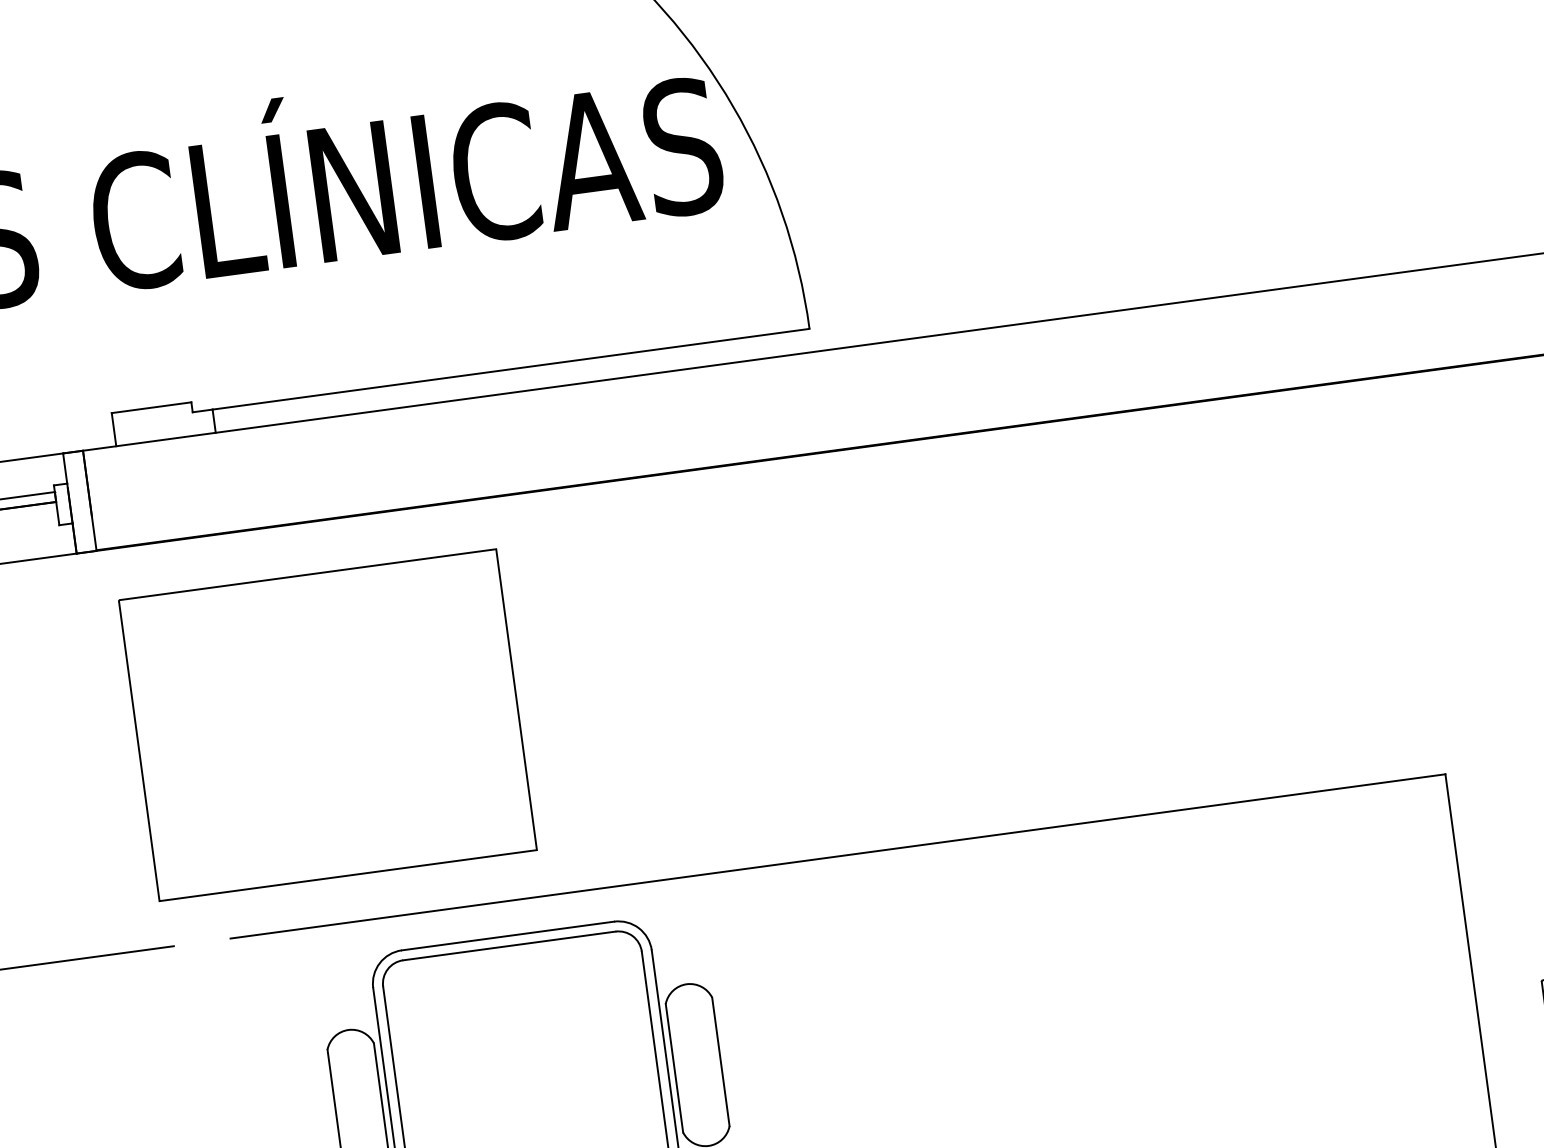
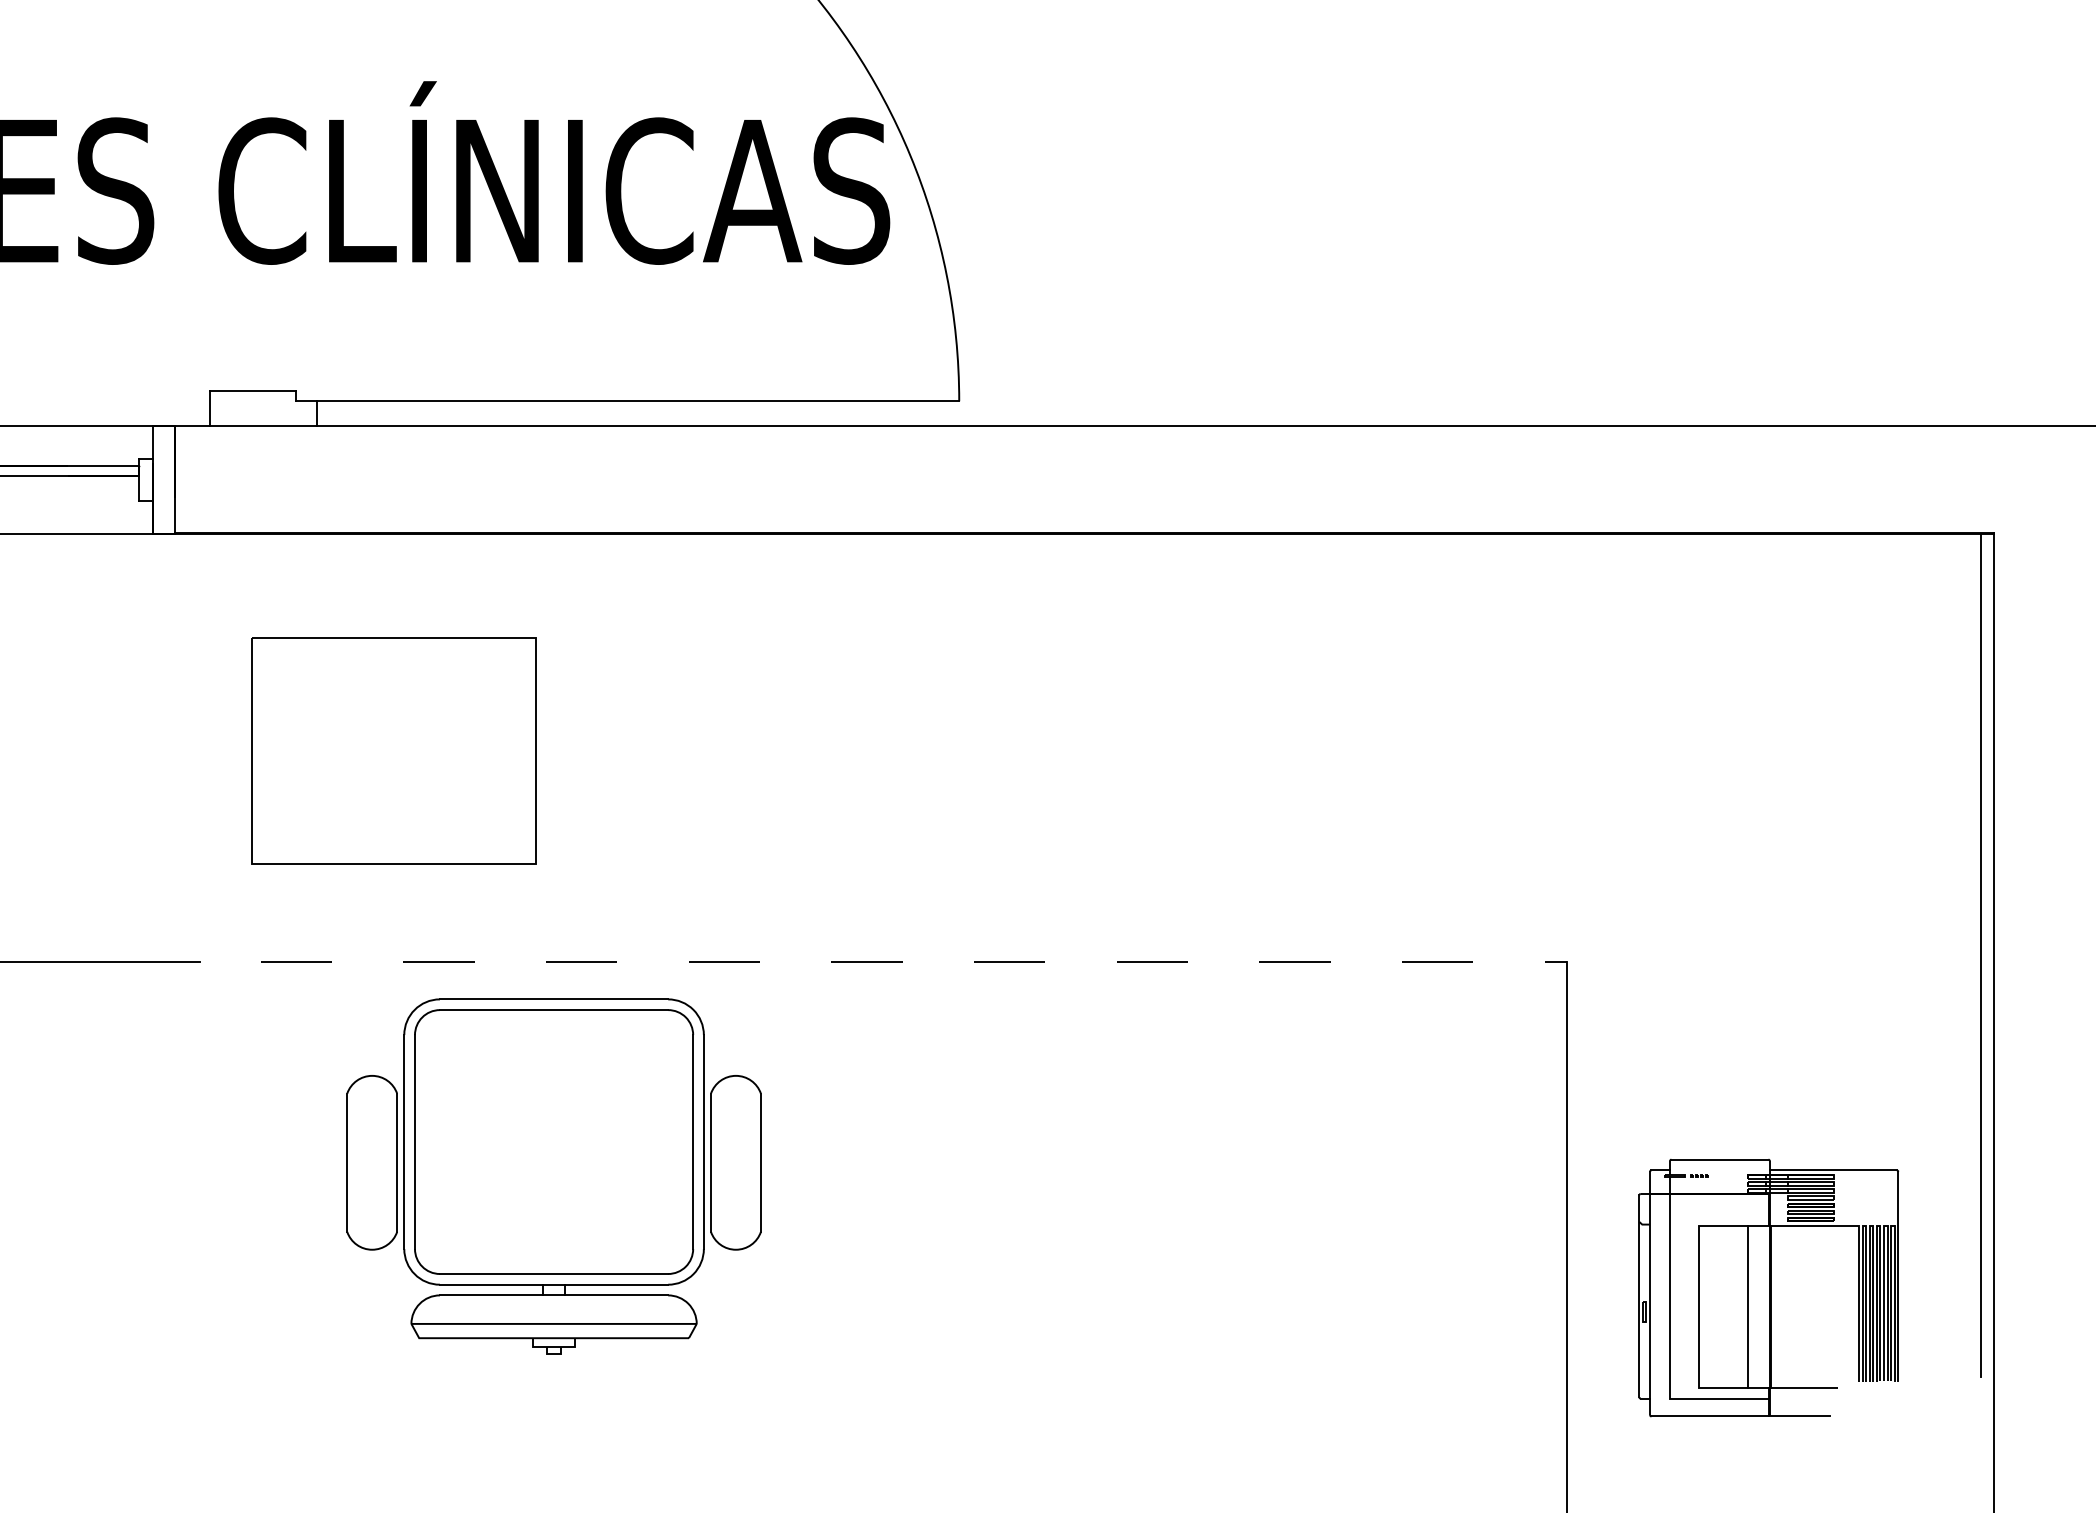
part: (327, 724) -> (393, 750), size x0.7
line: (838, 856) -> (914, 962), solid -> dashed

